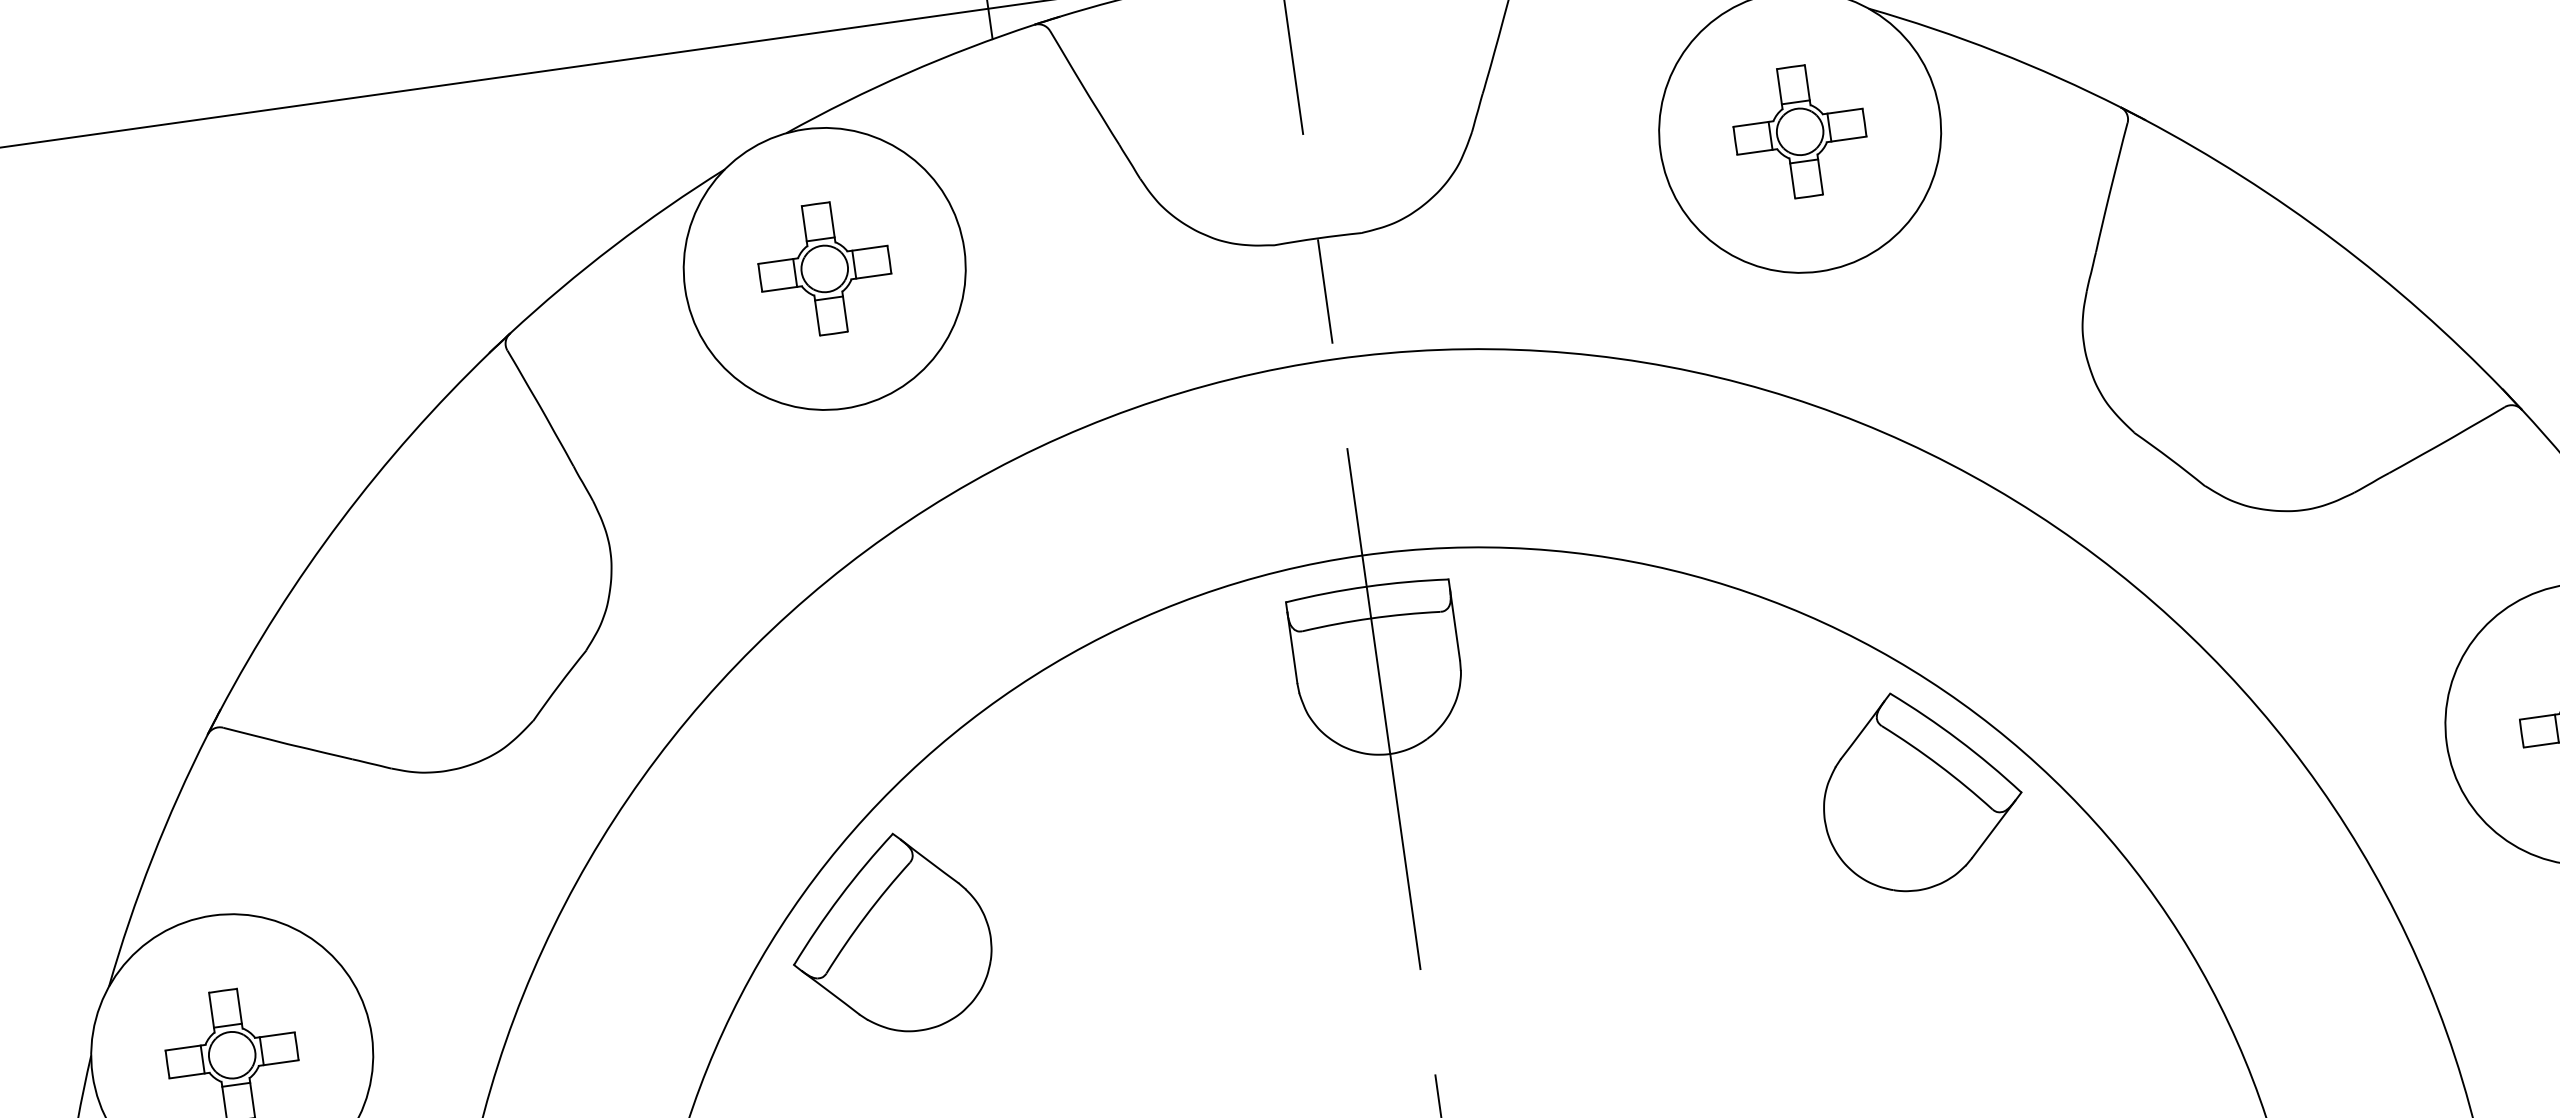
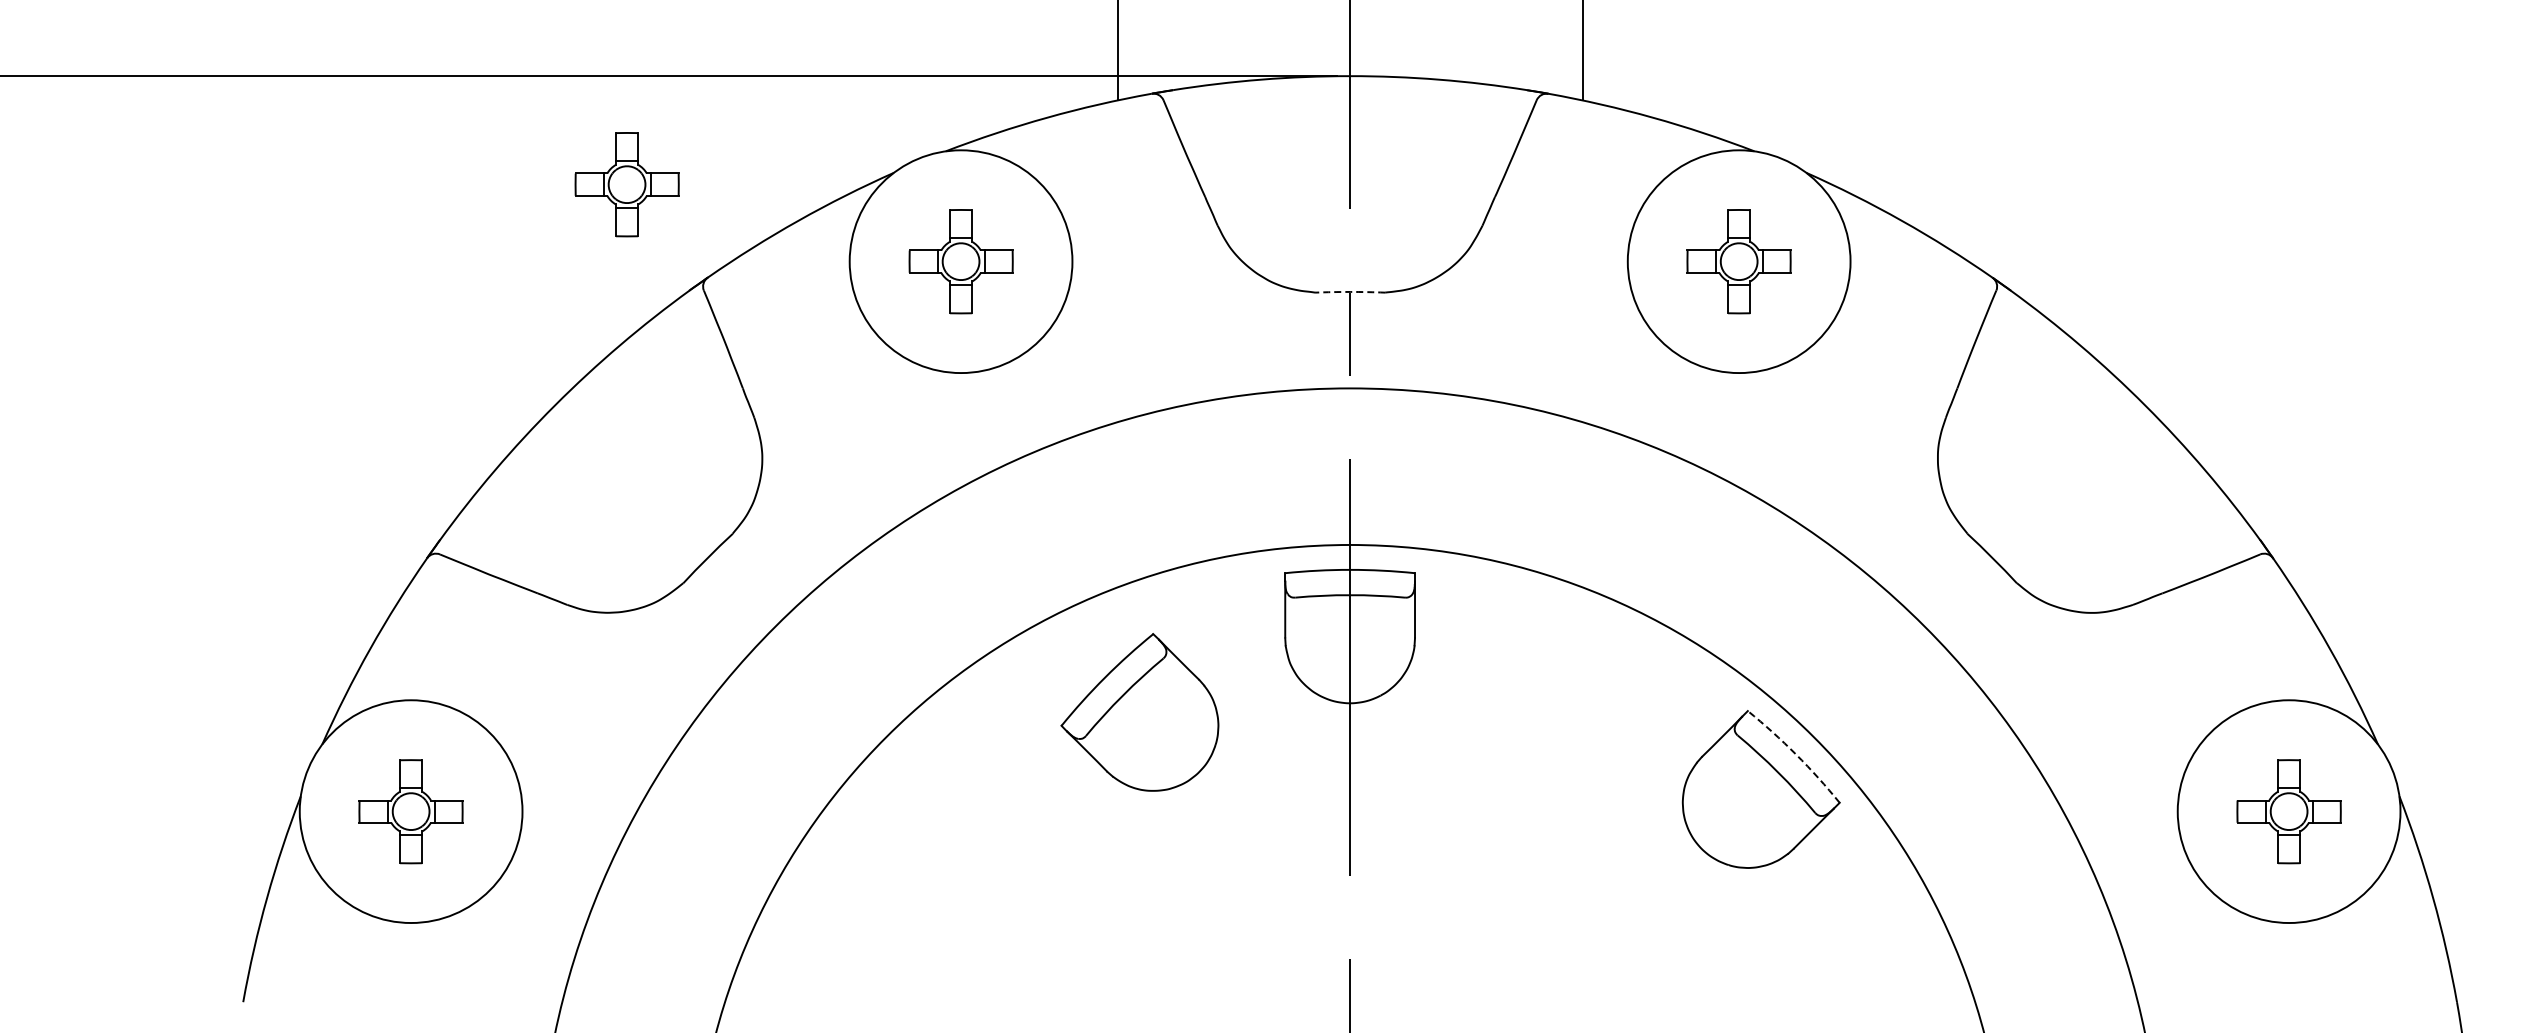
part: (391, 231) -> (626, 184), added
arc: (1318, 237) -> (1350, 291), solid -> dashed
arc: (1958, 739) -> (1796, 754), solid -> dashed
part: (889, 934) -> (1139, 712), moved

